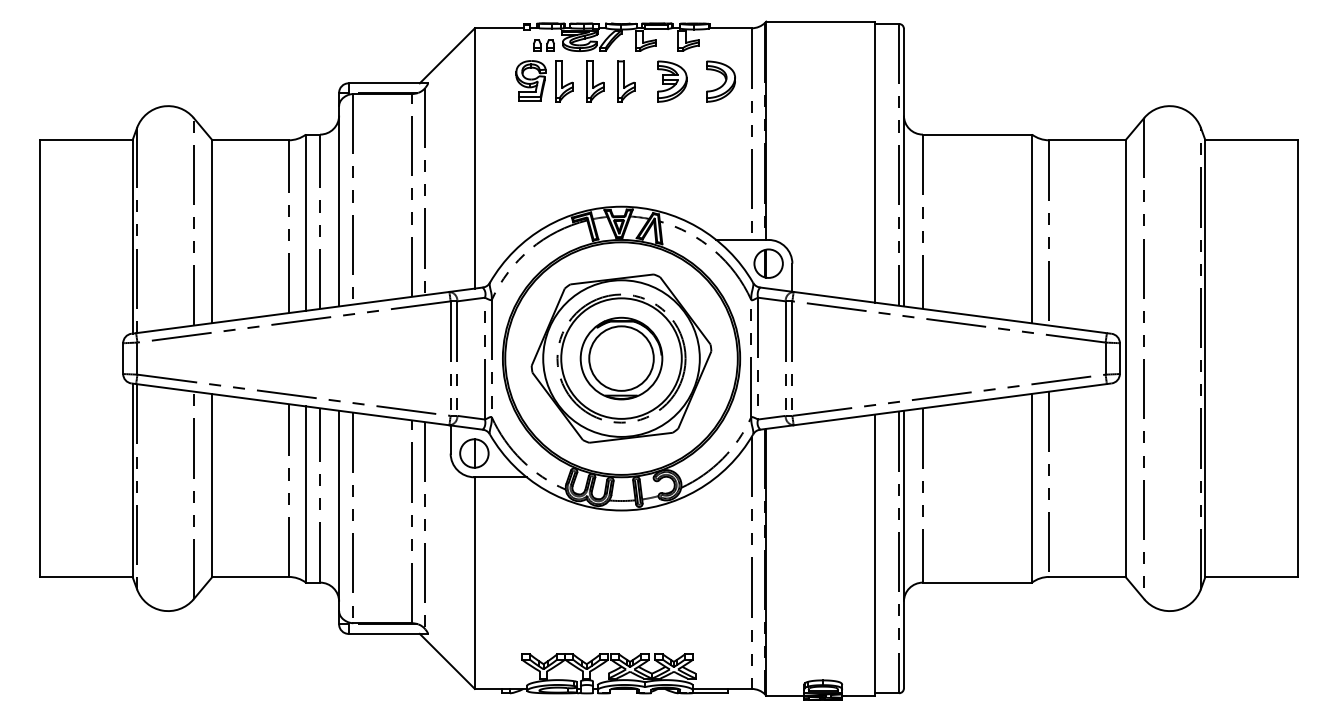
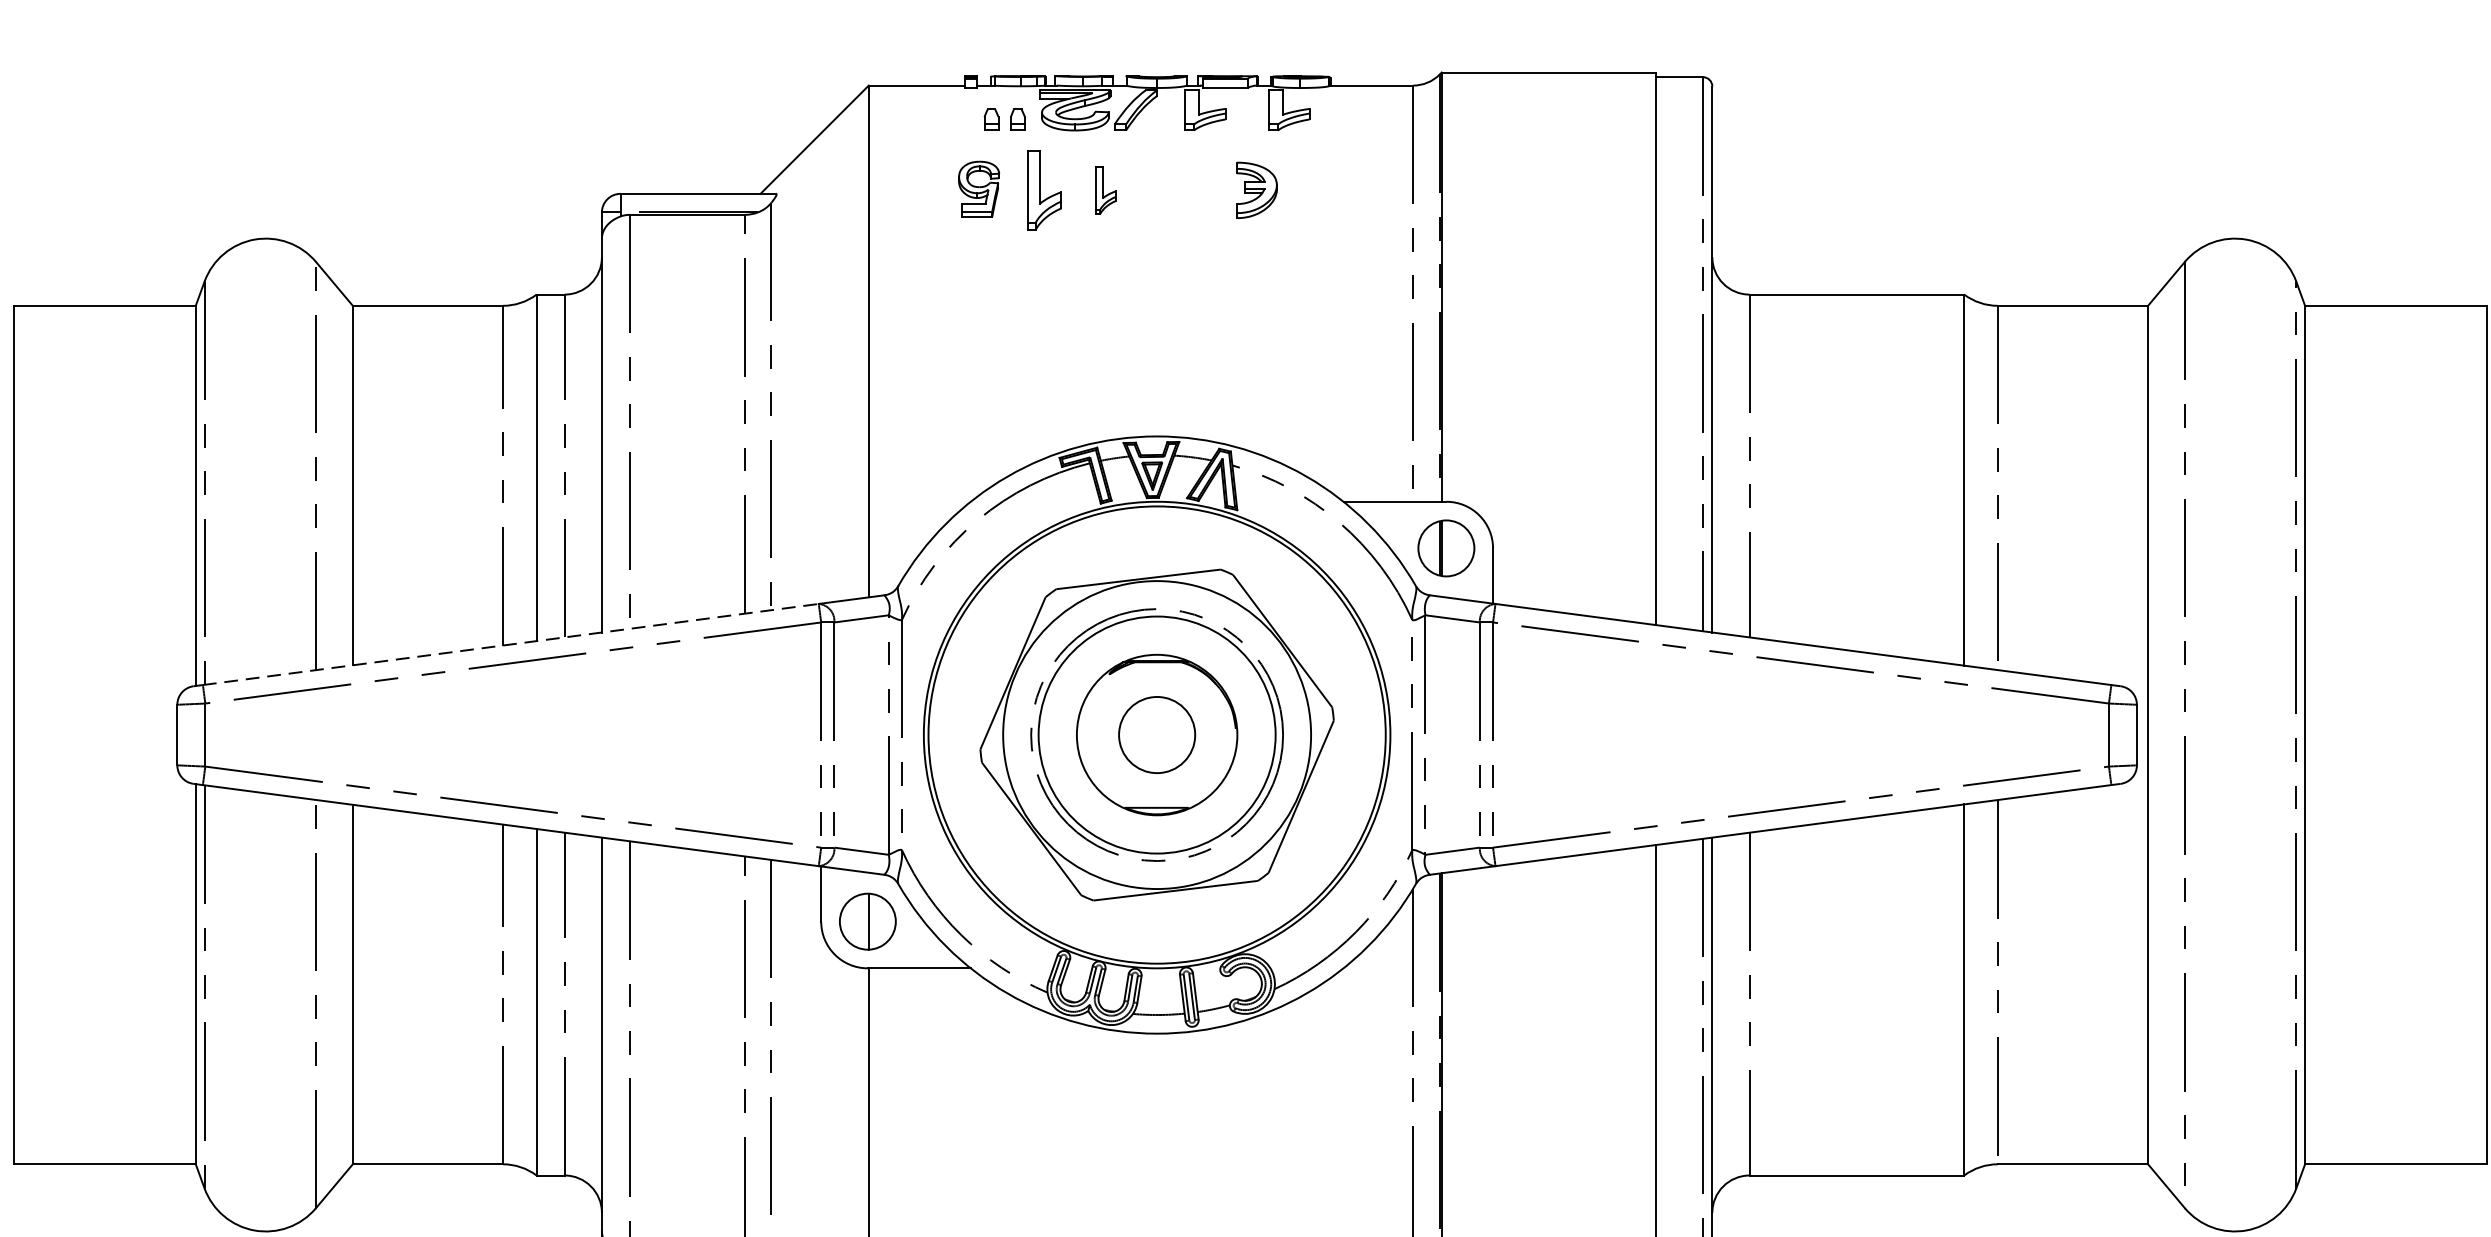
part: (530, 80) -> (978, 188), size x0.7
part: (595, 81) -> (1105, 190), size x0.6
part: (626, 81) -> (1166, 190), removed
part: (672, 81) -> (1257, 190), size x0.7
part: (720, 81) -> (1351, 190), removed
line: (292, 312) -> (510, 644), solid -> dashed
circle: (621, 358) -> (1157, 734), size x0.6

